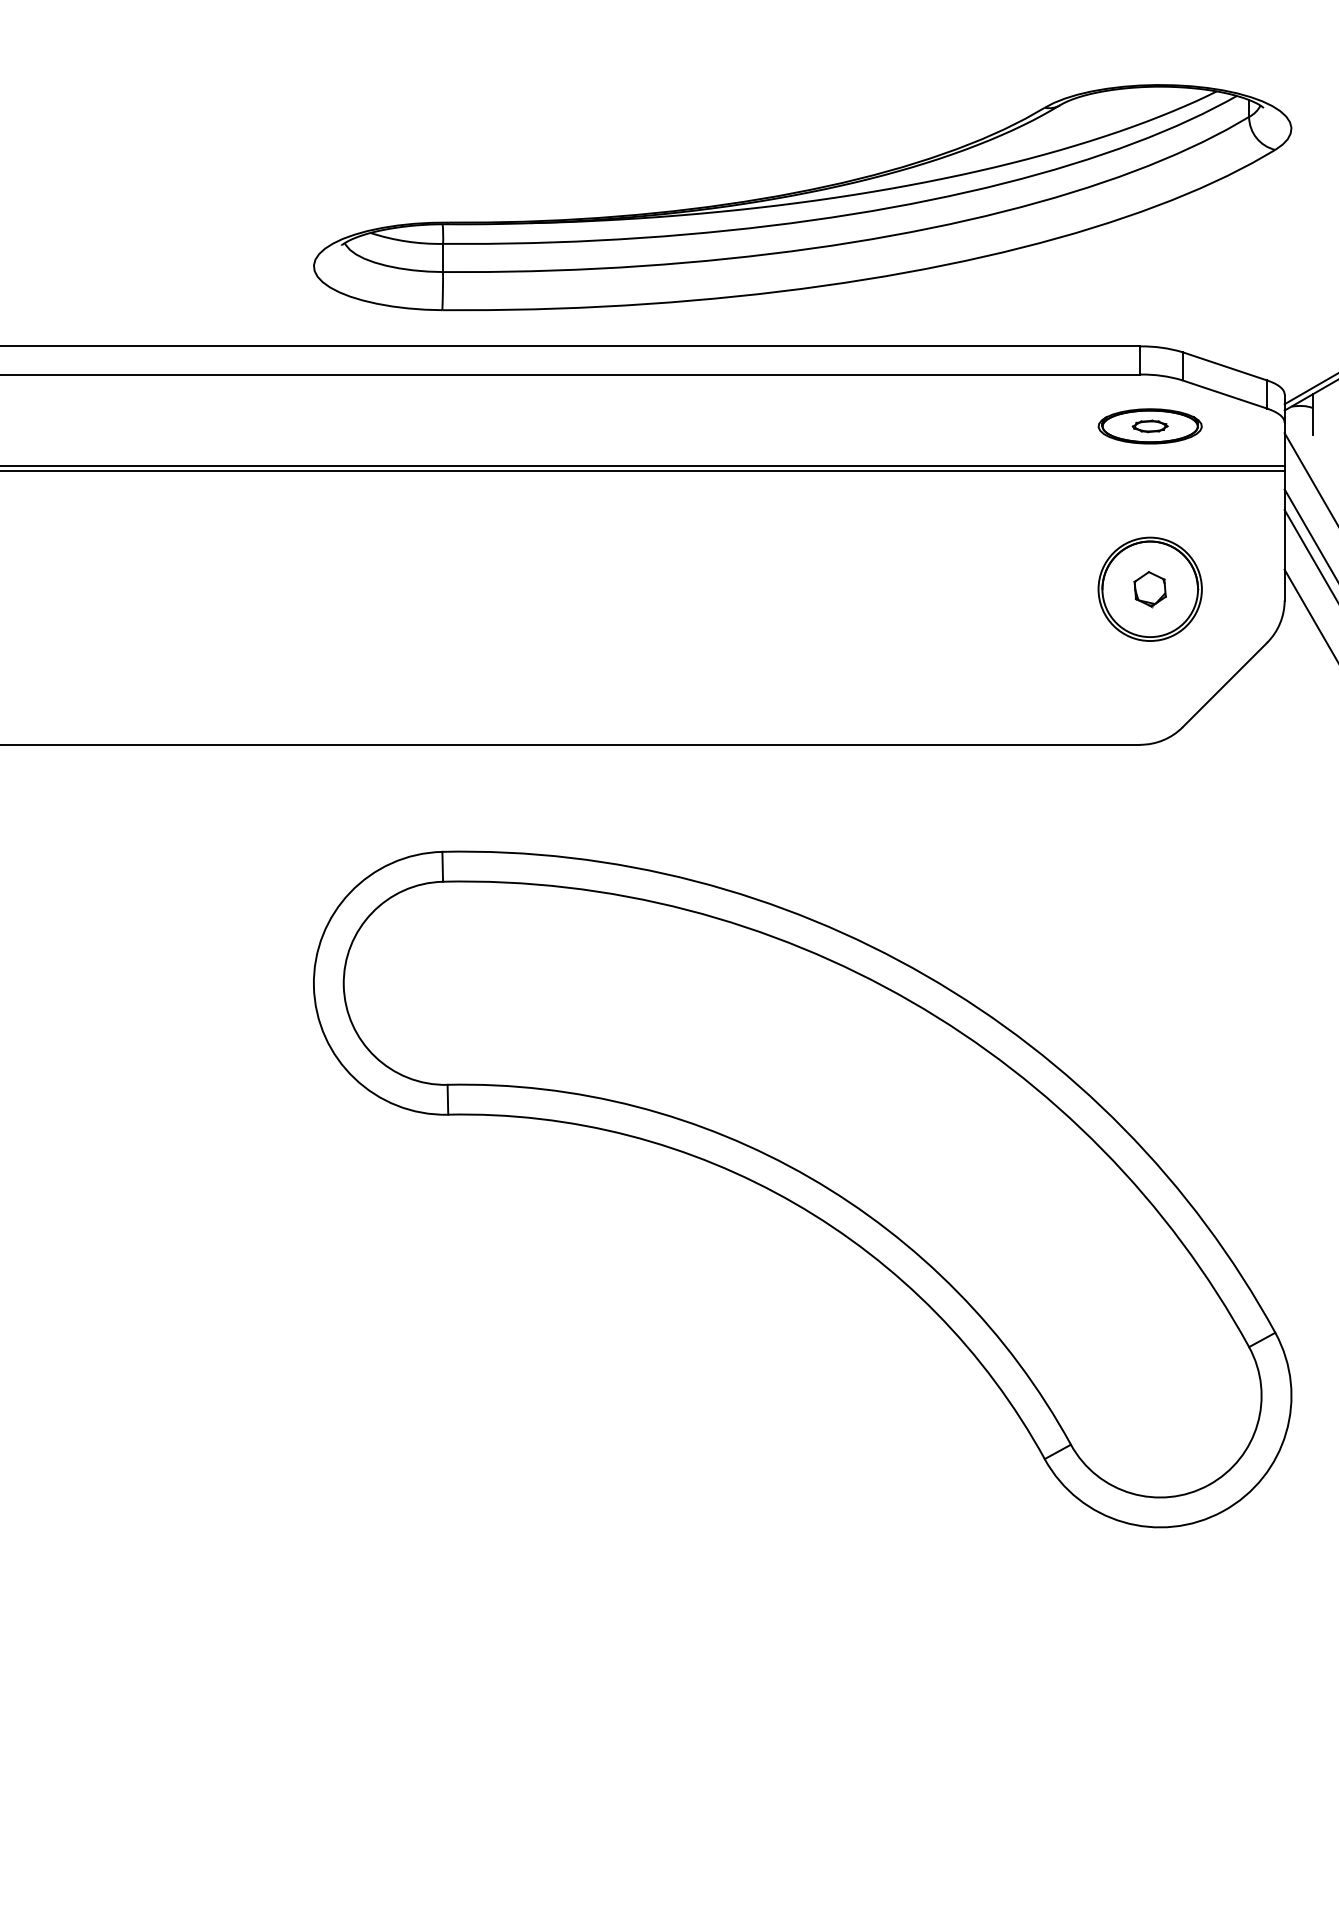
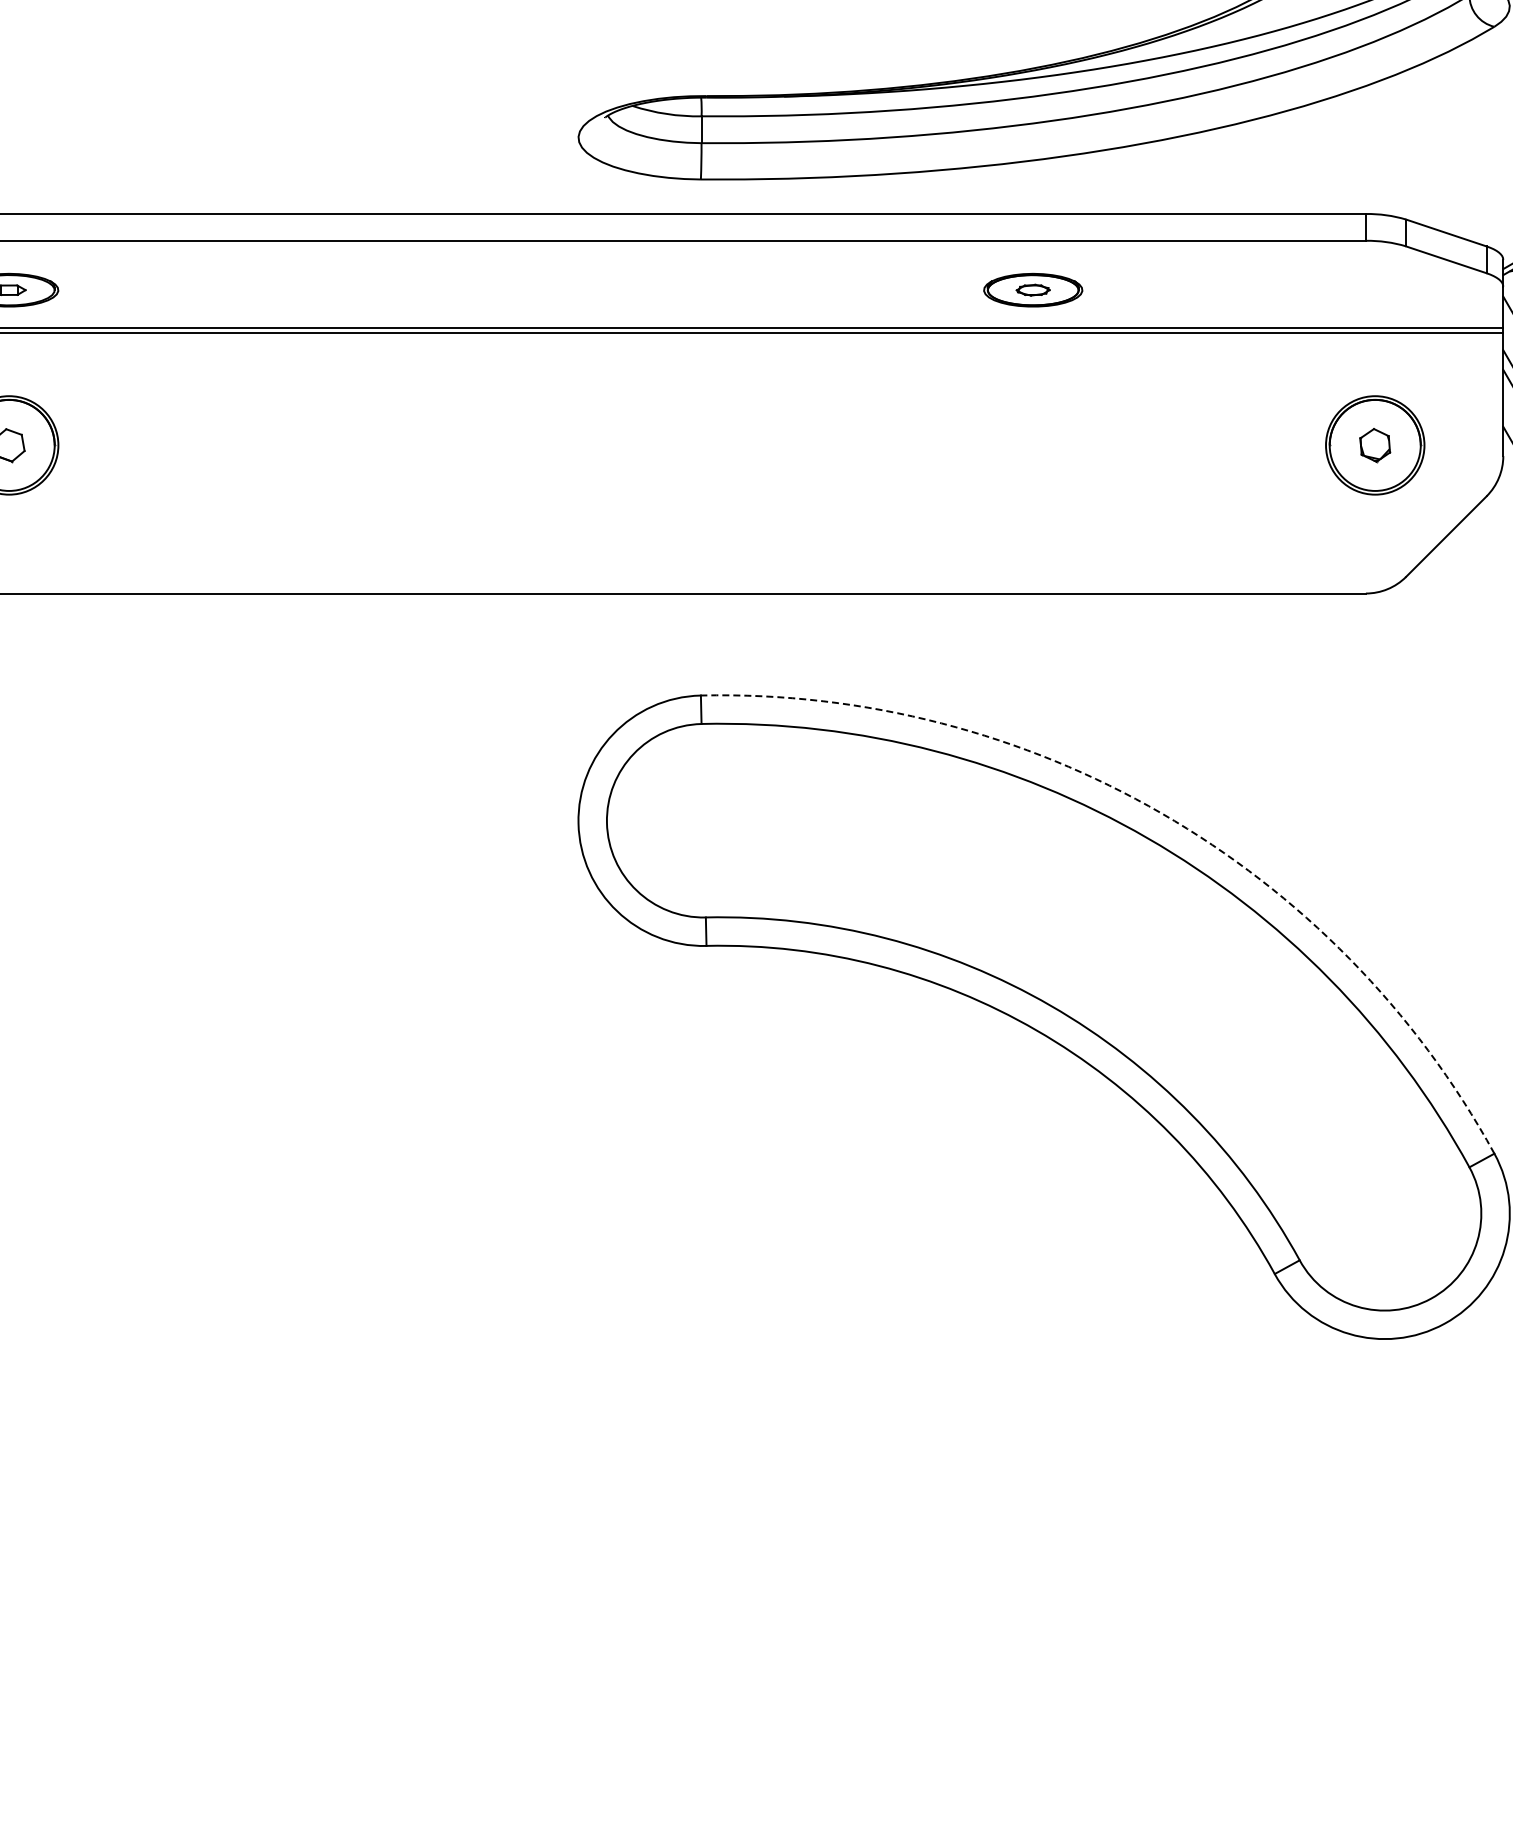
part: (1150, 425) -> (1033, 289), moved
arc: (925, 975) -> (1161, 813), solid -> dashed

